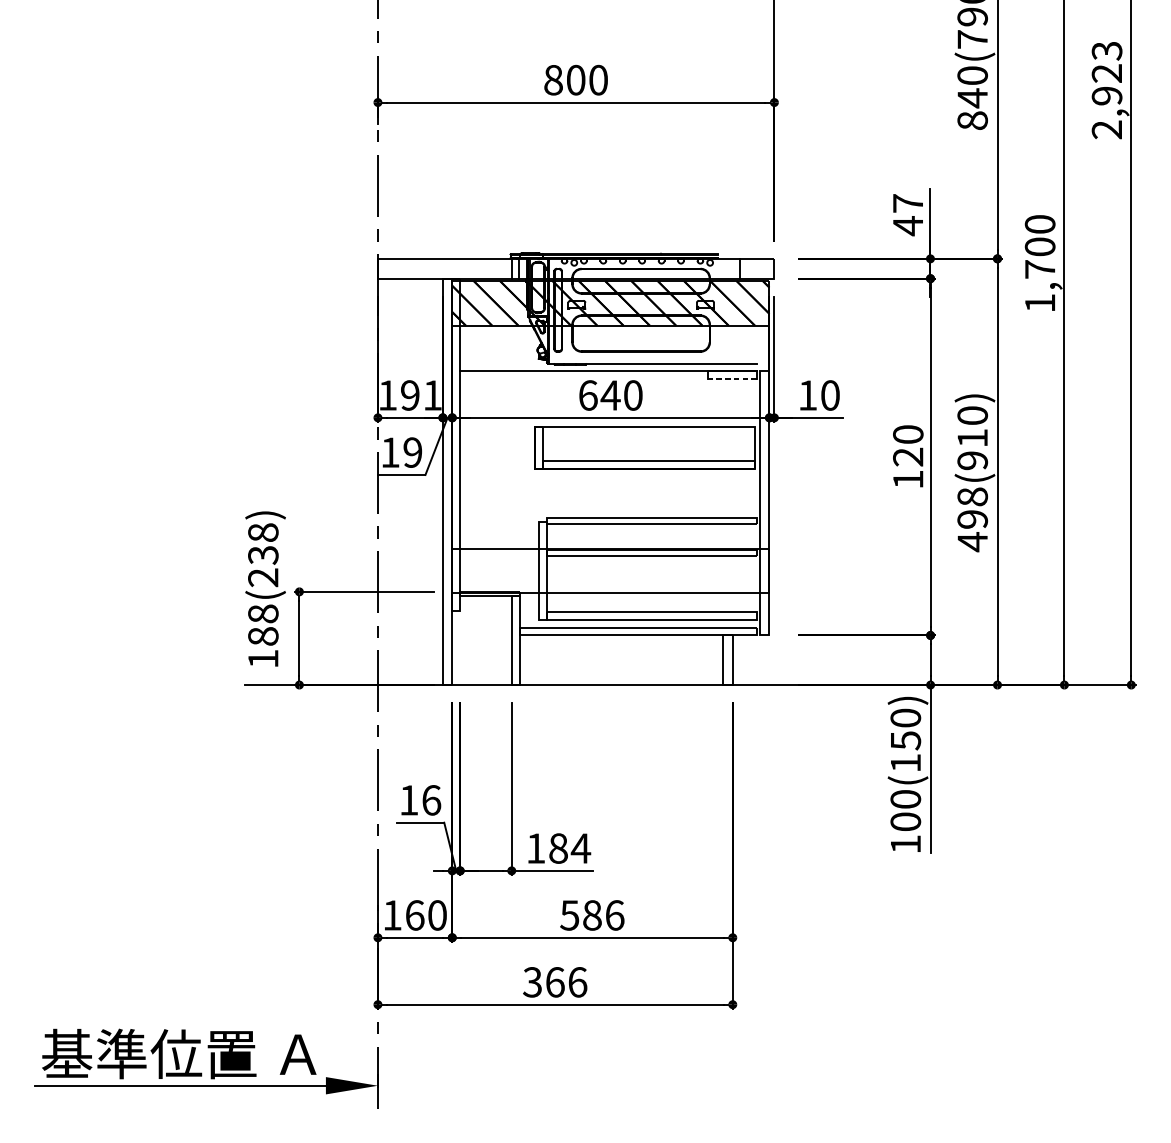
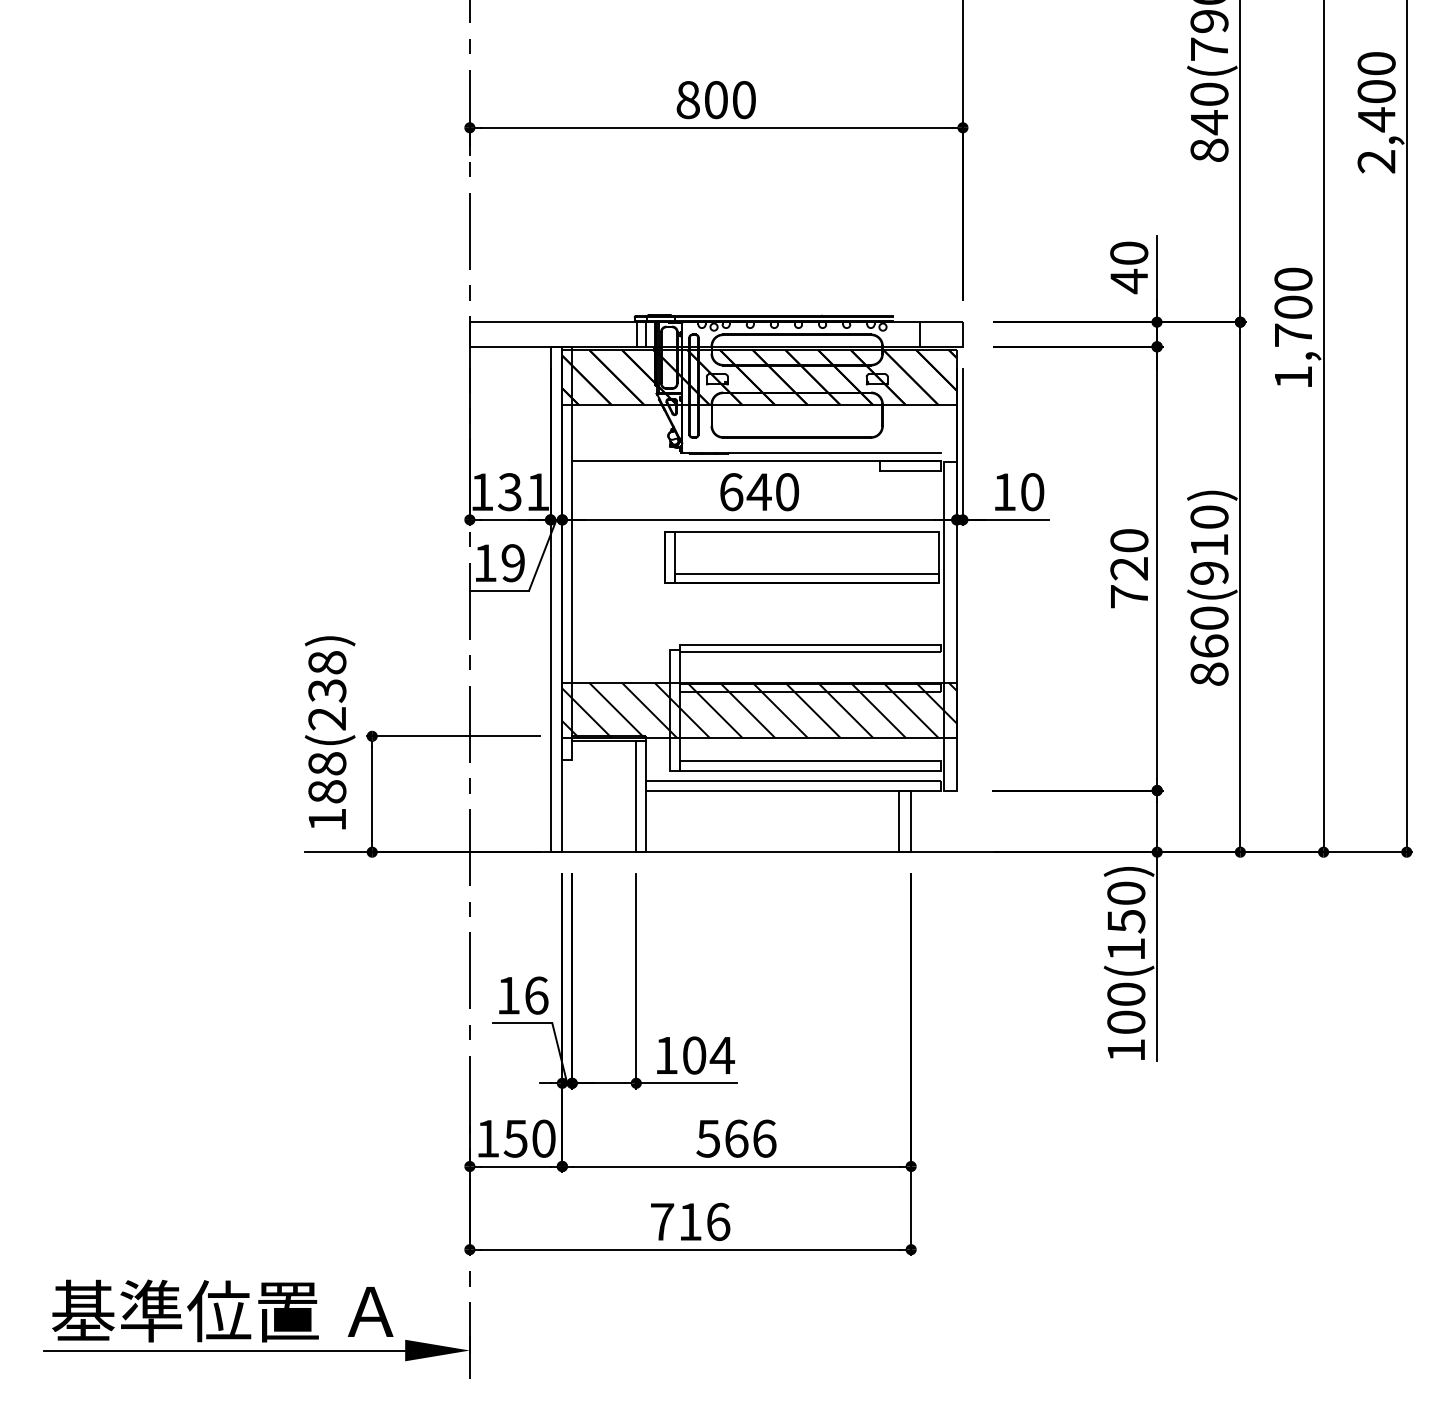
text: (1106, 74) -> (1376, 92), 2,923 -> 2,400
text: (908, 202) -> (1129, 252), 47 -> 40
line: (732, 378) -> (910, 471), dashed -> solid
text: (409, 395) -> (509, 492), 191 -> 131
text: (908, 479) -> (1129, 596), 120 -> 720
text: (972, 519) -> (1209, 646), 498(910) -> 860(910)
hatch: (610, 571) -> (759, 710), added
text: (558, 848) -> (694, 1055), 184 -> 104
text: (414, 915) -> (515, 1138), 160 -> 150
text: (592, 915) -> (736, 1138), 586 -> 566
text: (544, 981) -> (676, 1221), 366 -> 716

